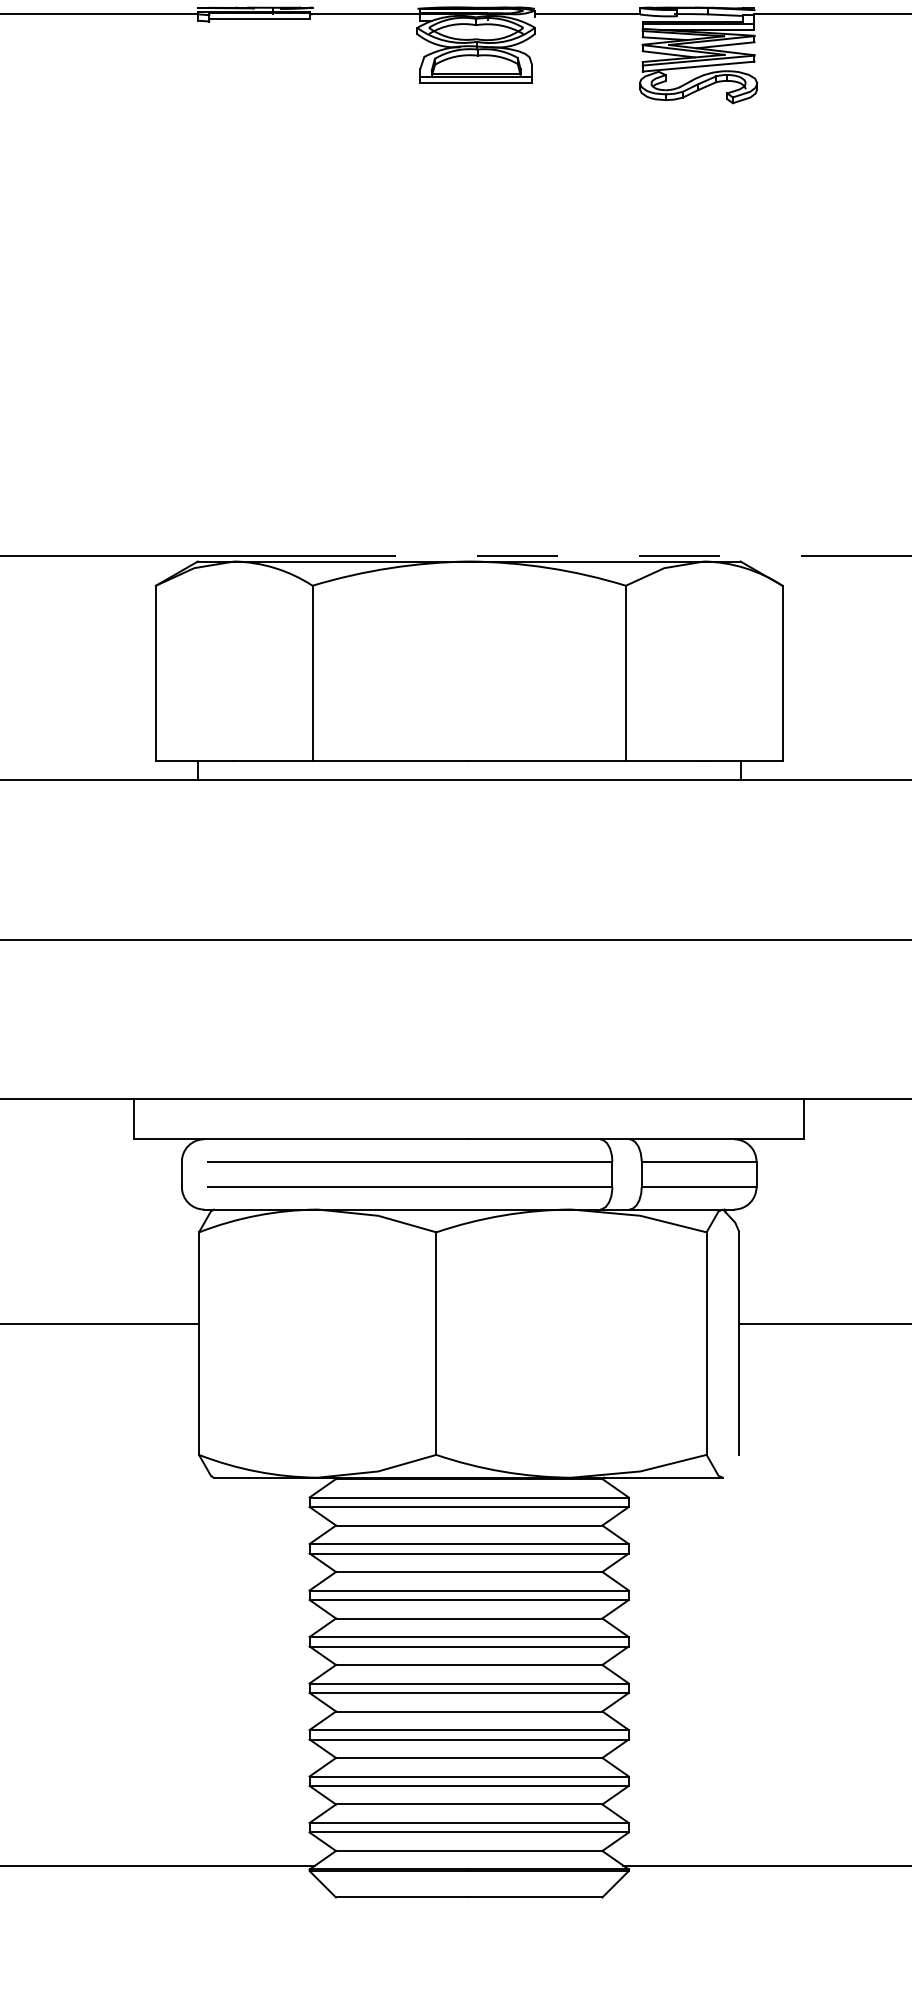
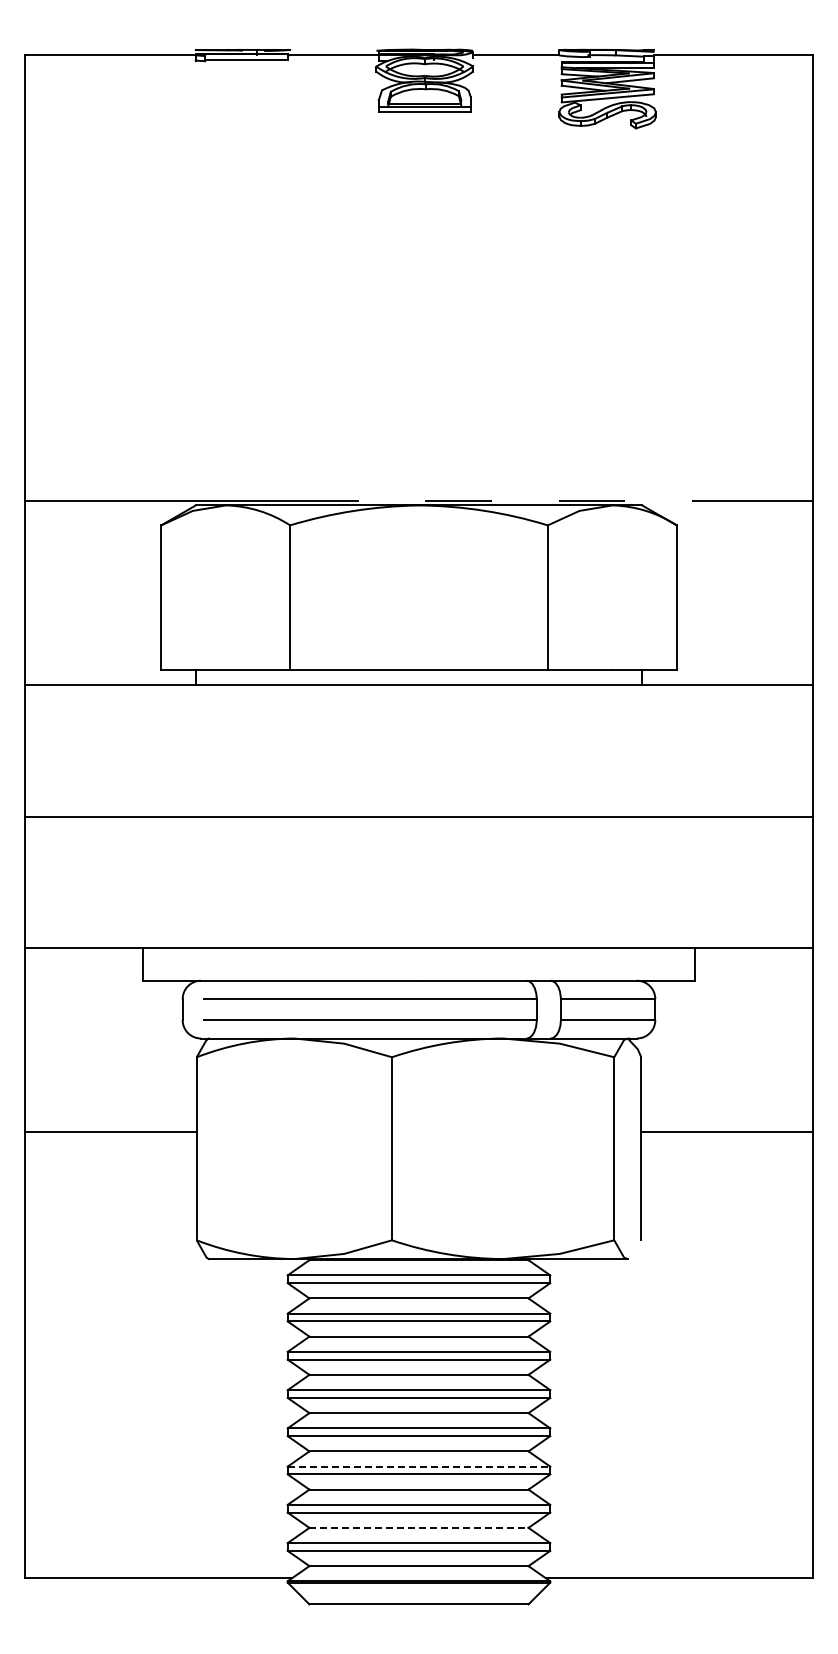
line: (469, 1729) -> (419, 1466), solid -> dashed
line: (468, 1804) -> (418, 1527), solid -> dashed

